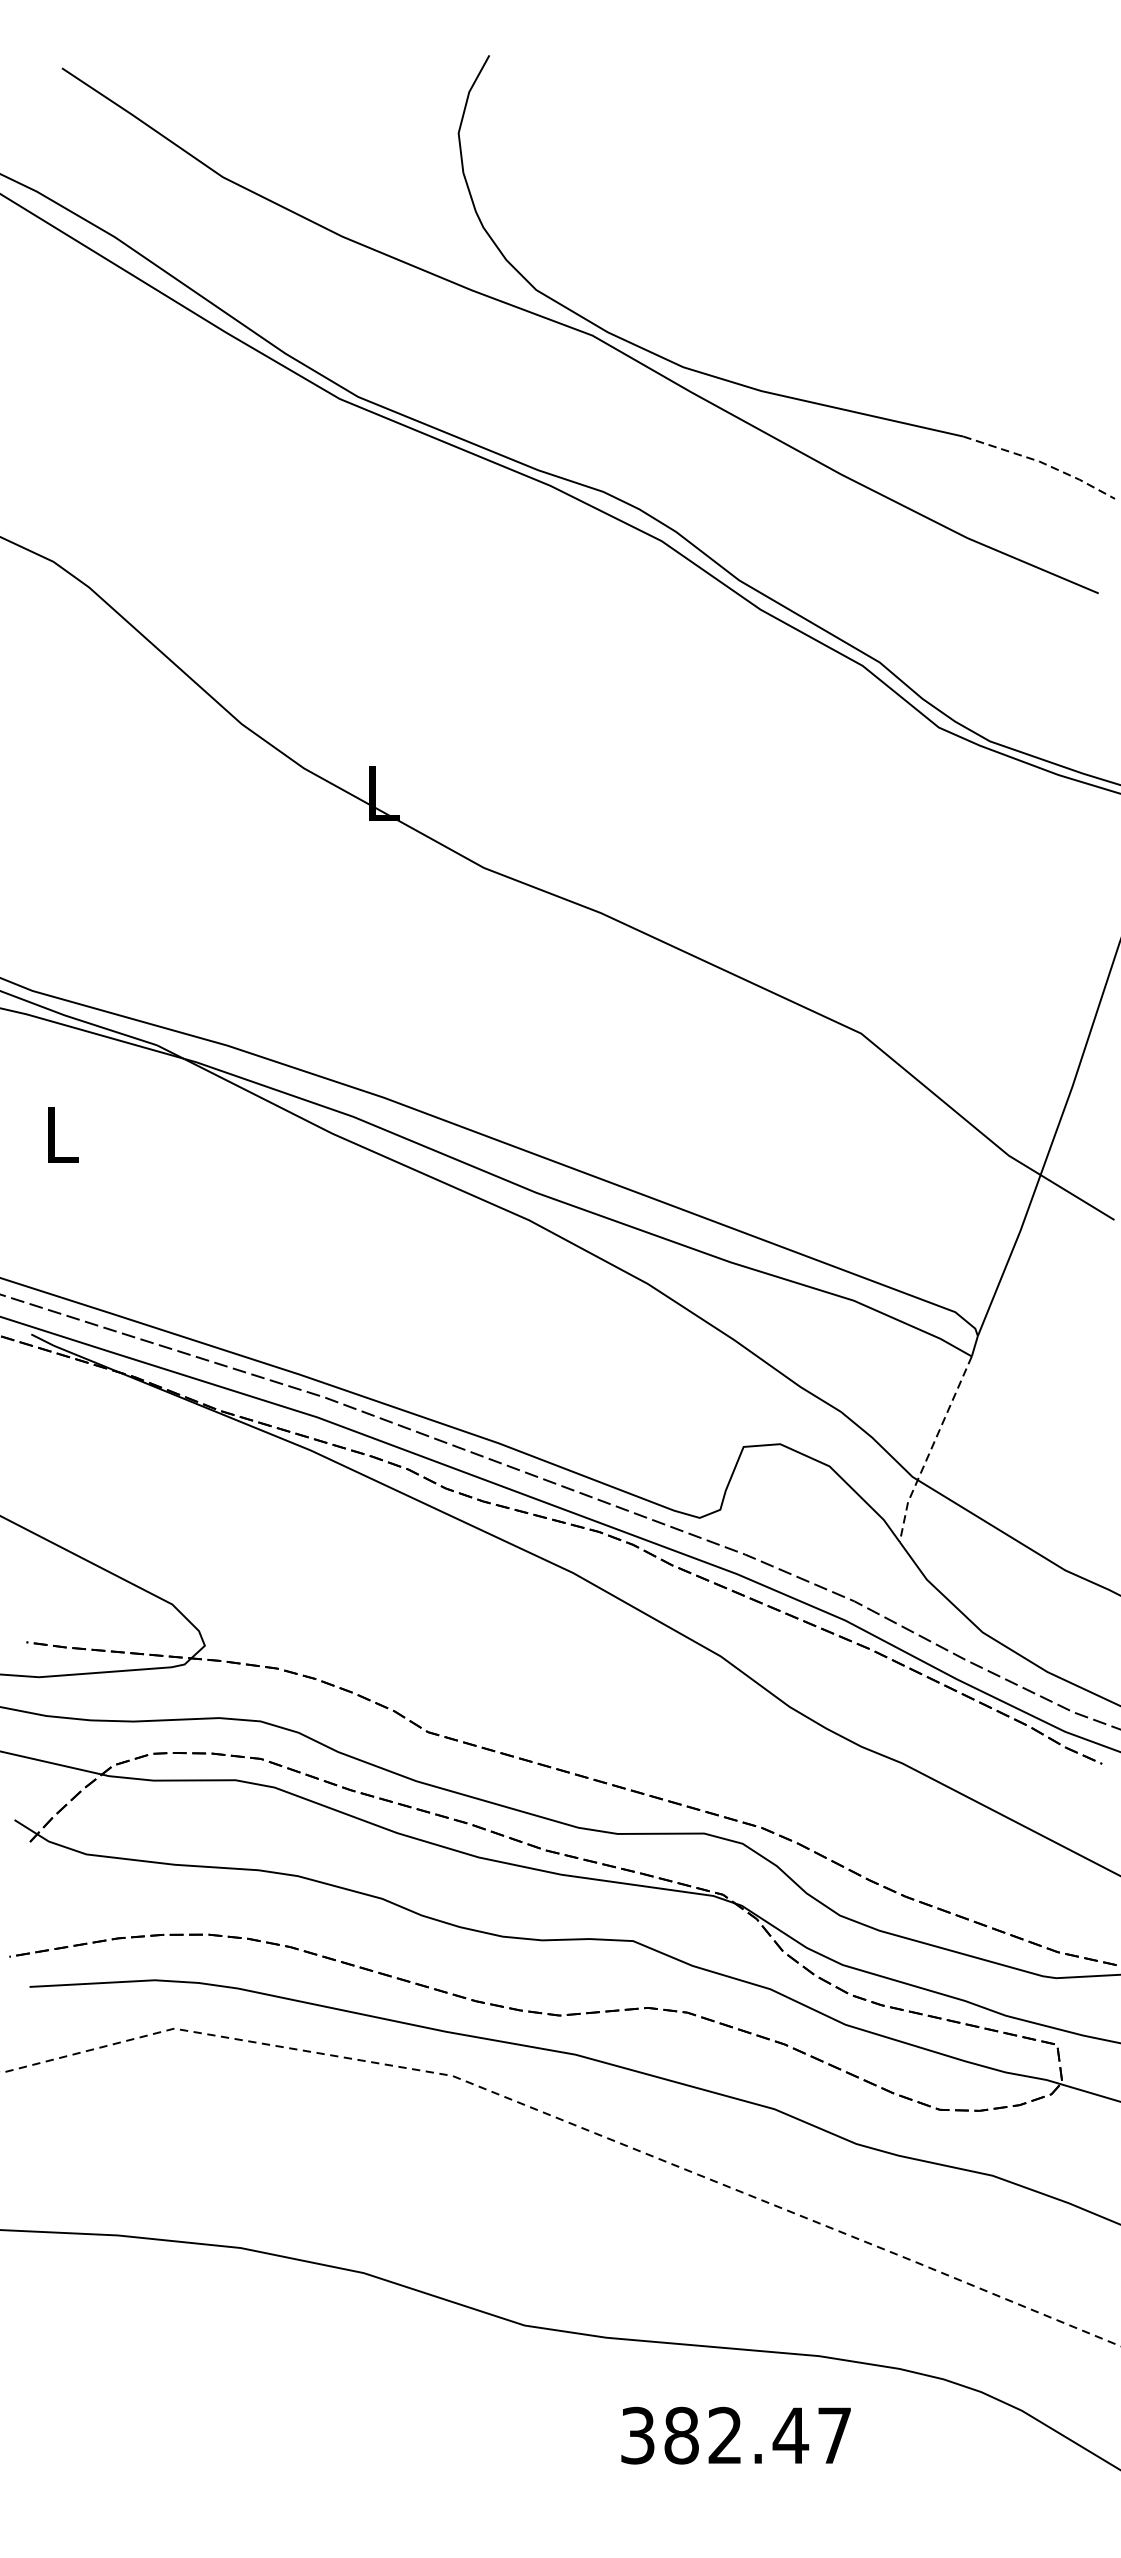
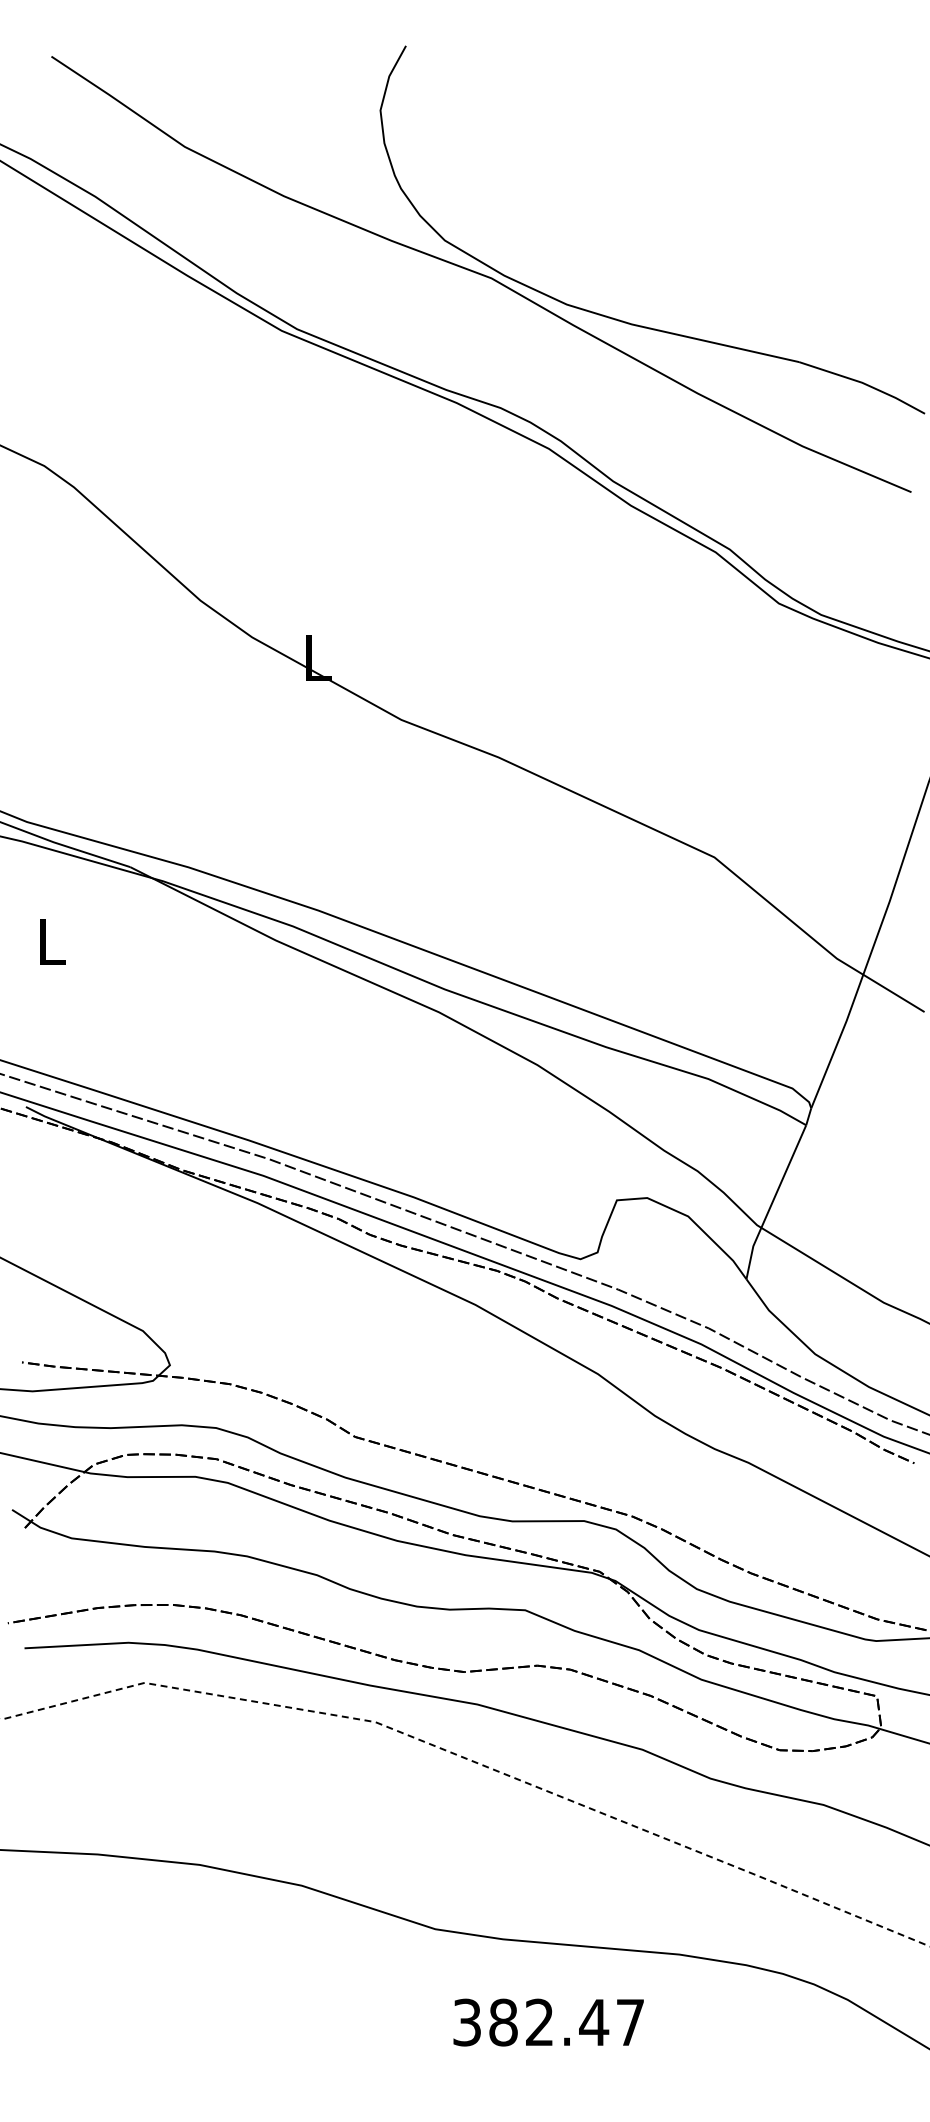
line: (1042, 462) -> (864, 383), dashed -> solid
line: (931, 1448) -> (772, 1201), dashed -> solid
text: (735, 2435) -> (548, 2022), moved

